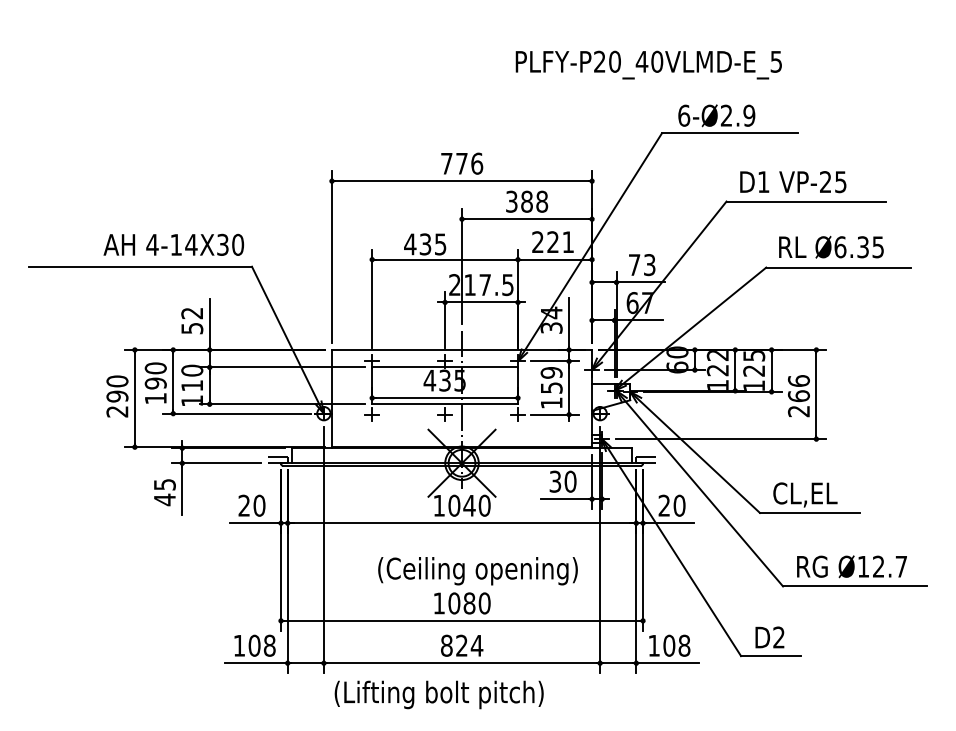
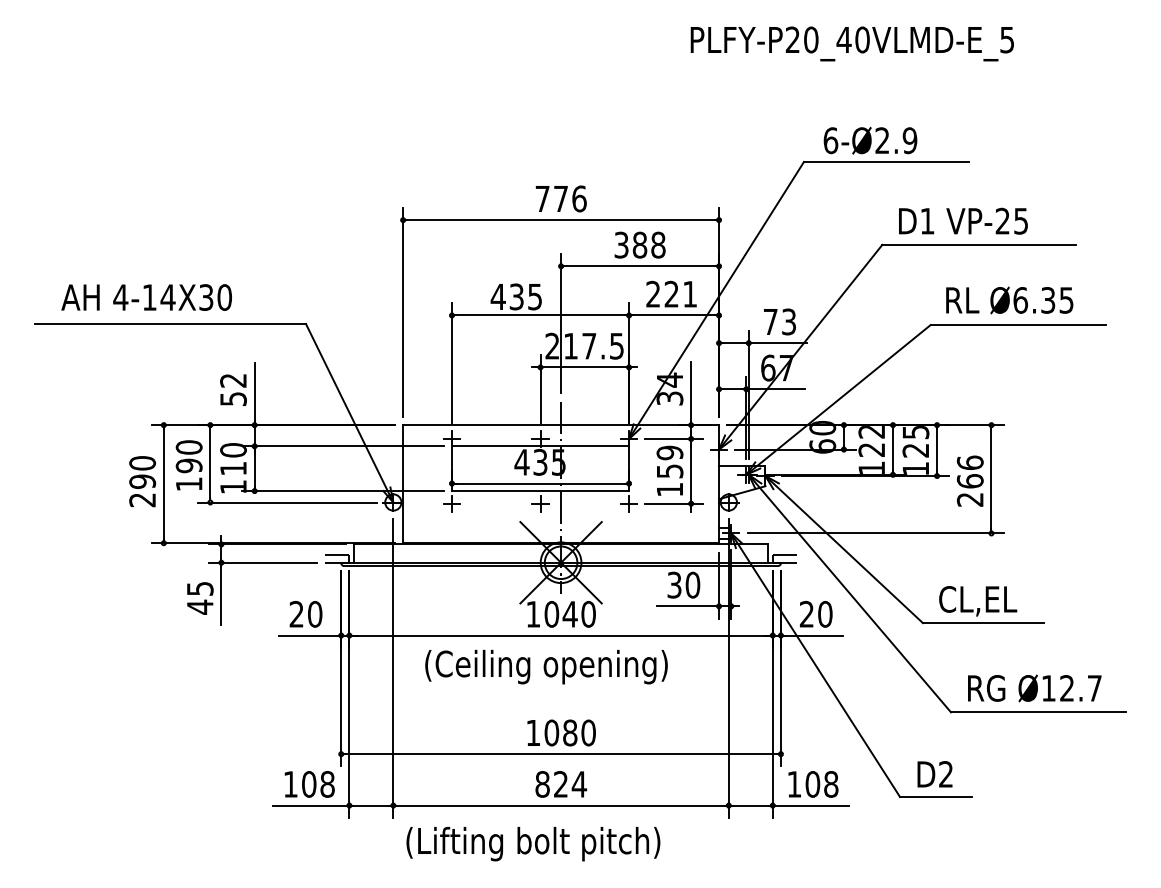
text: (648, 64) -> (851, 43), moved
text: (173, 244) -> (146, 297), moved
text: (477, 571) -> (545, 667), moved

